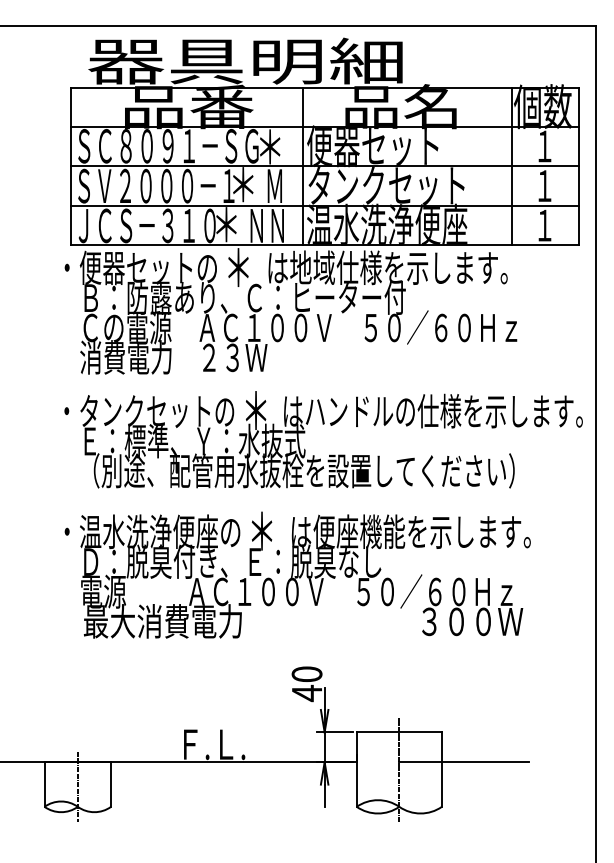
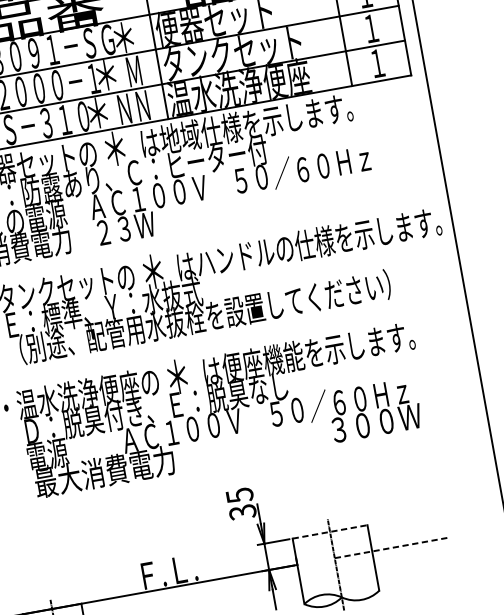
text: (306, 684) -> (240, 504), 40 -> 35
line: (399, 732) -> (330, 532), solid -> dashed
line: (463, 762) -> (391, 548), solid -> dashed

